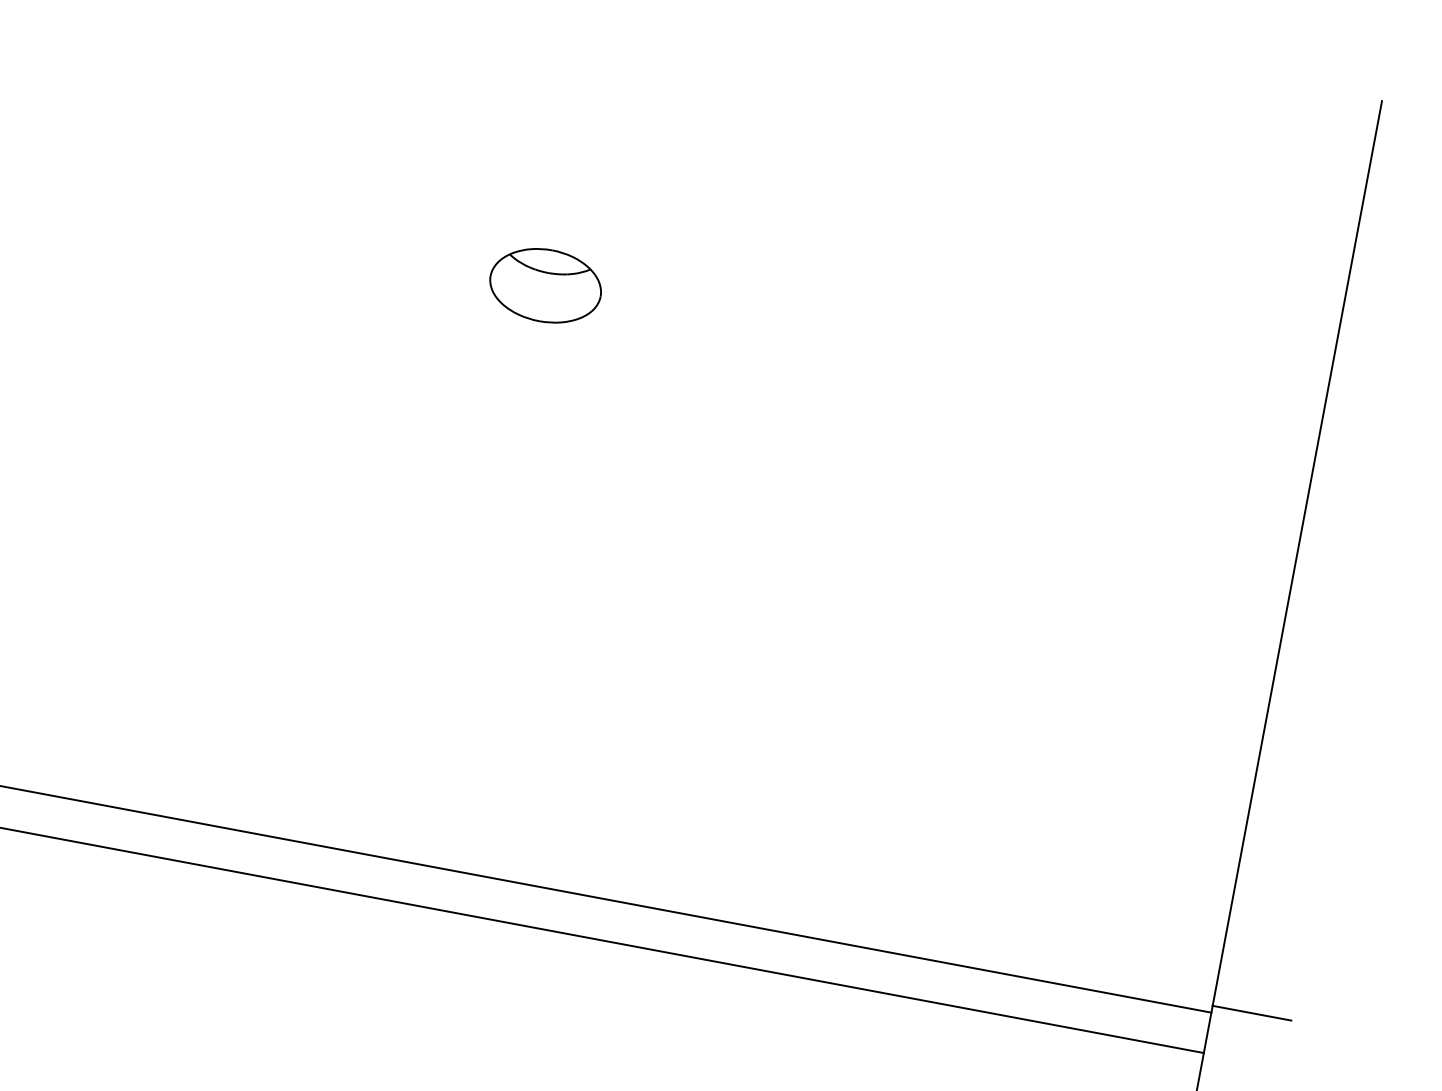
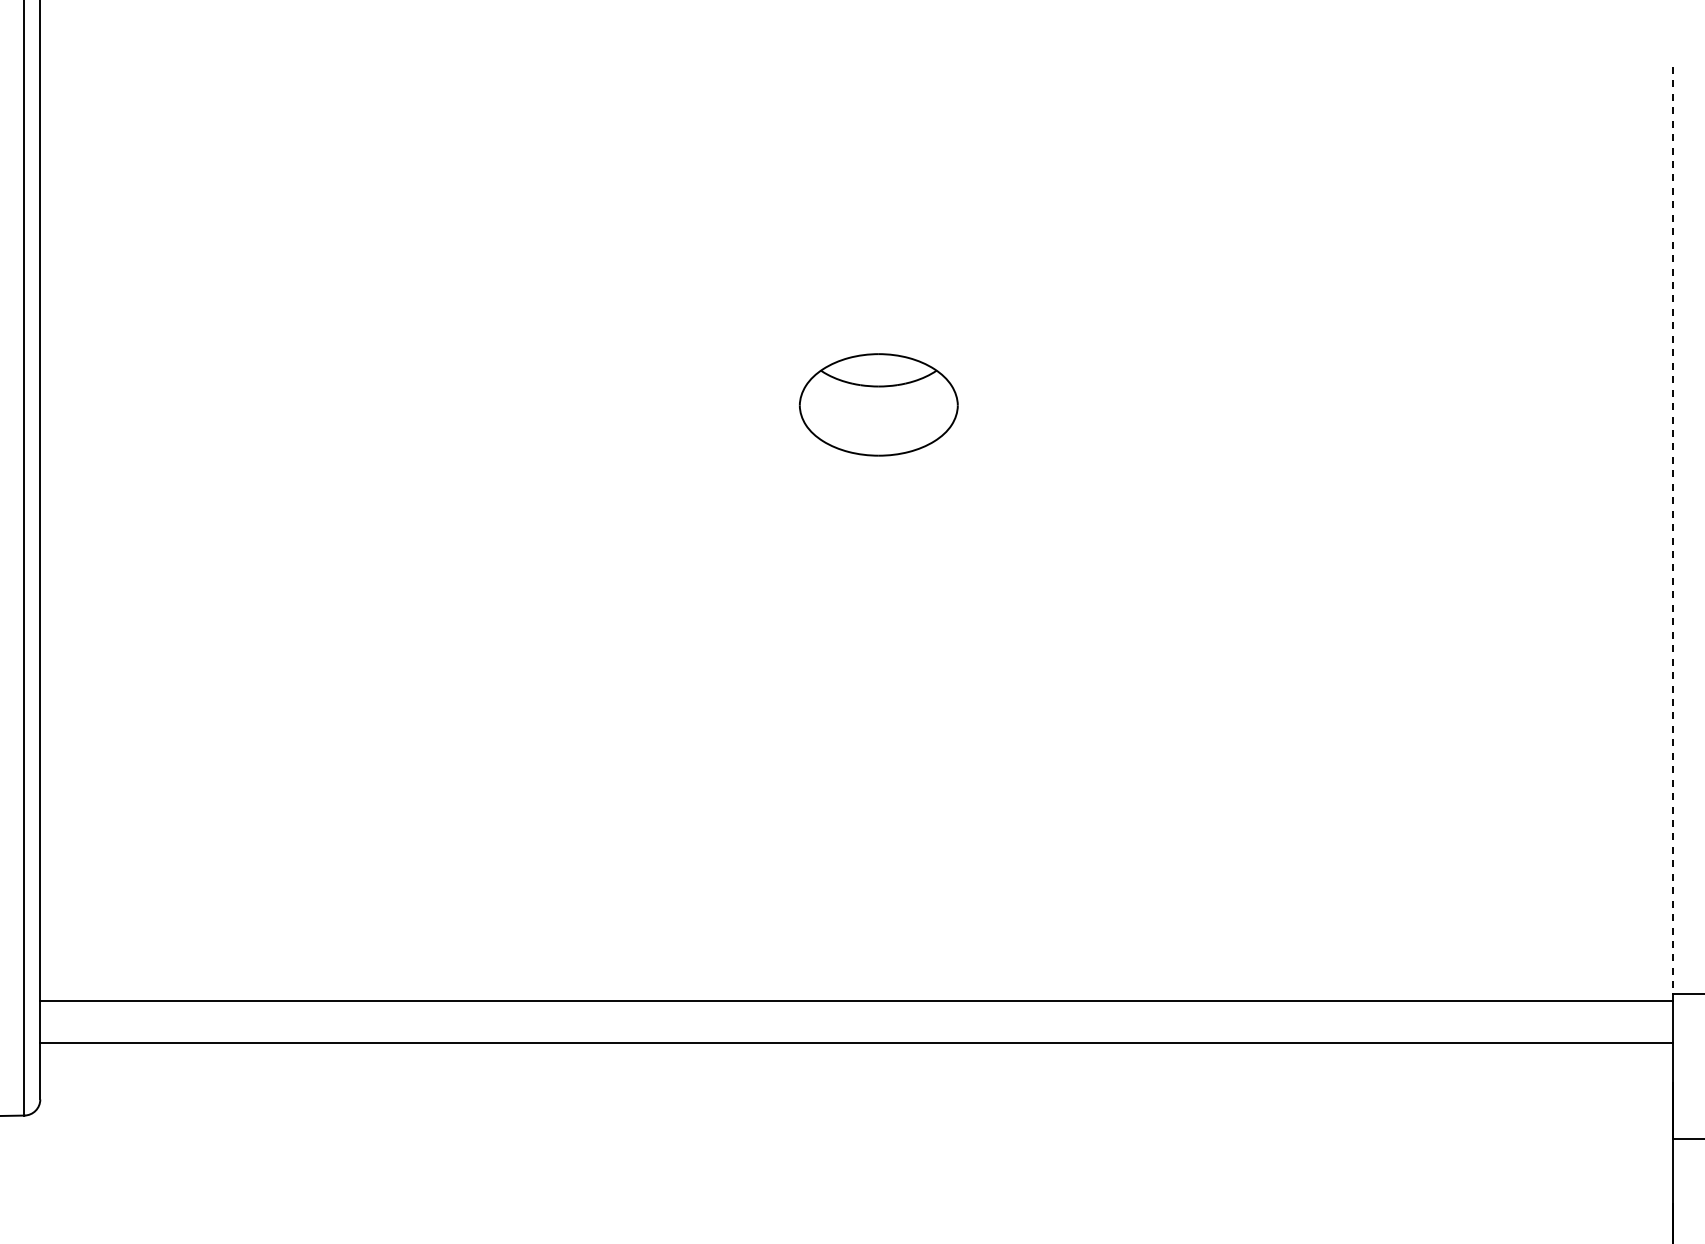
part: (545, 285) -> (878, 404), size x1.4
line: (1297, 553) -> (1672, 530), solid -> dashed

